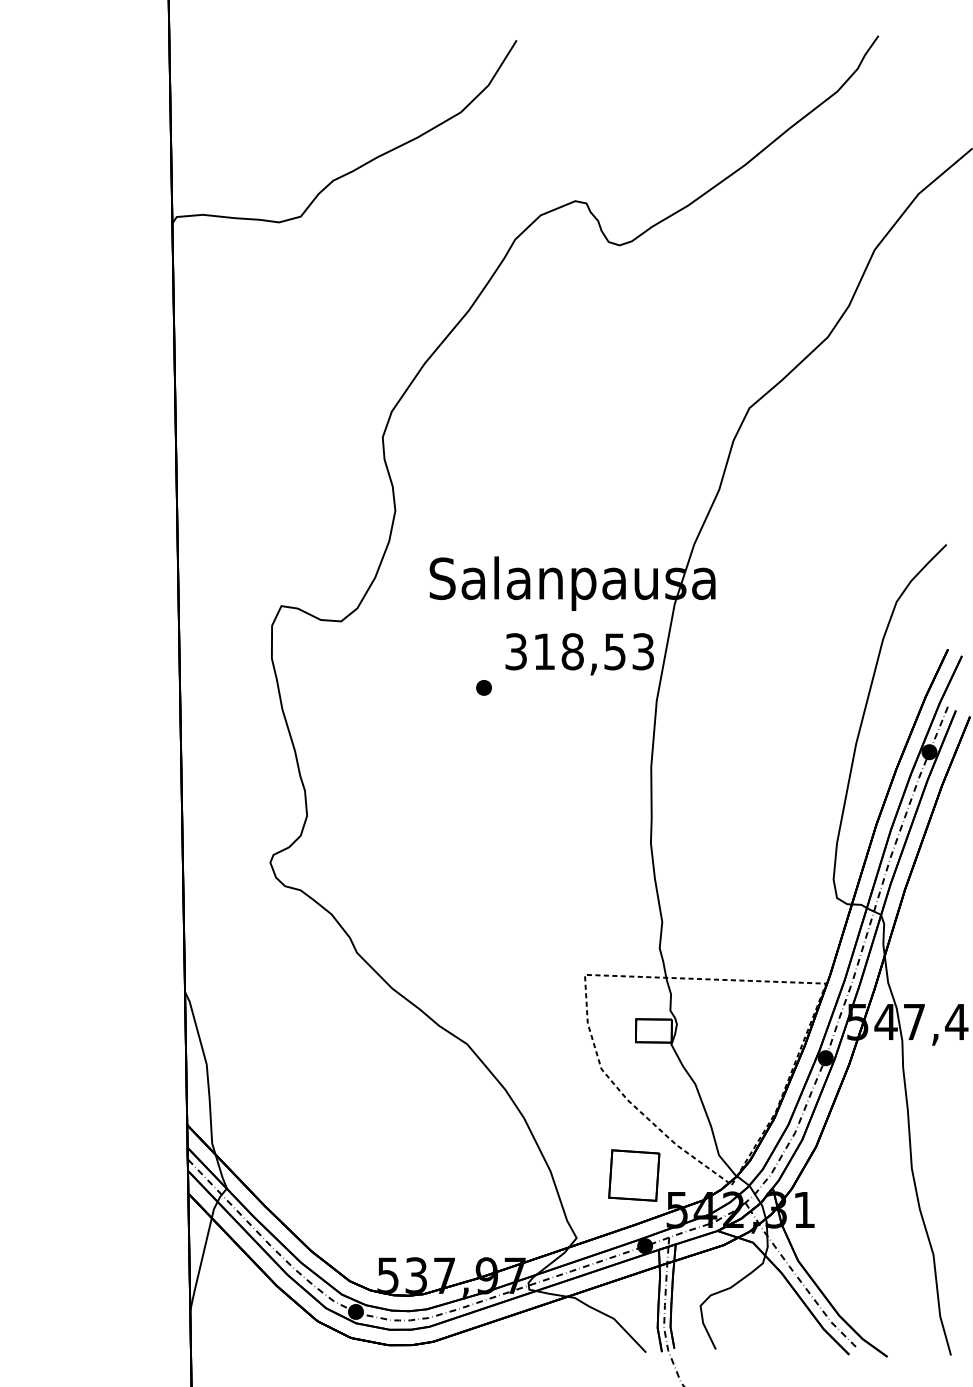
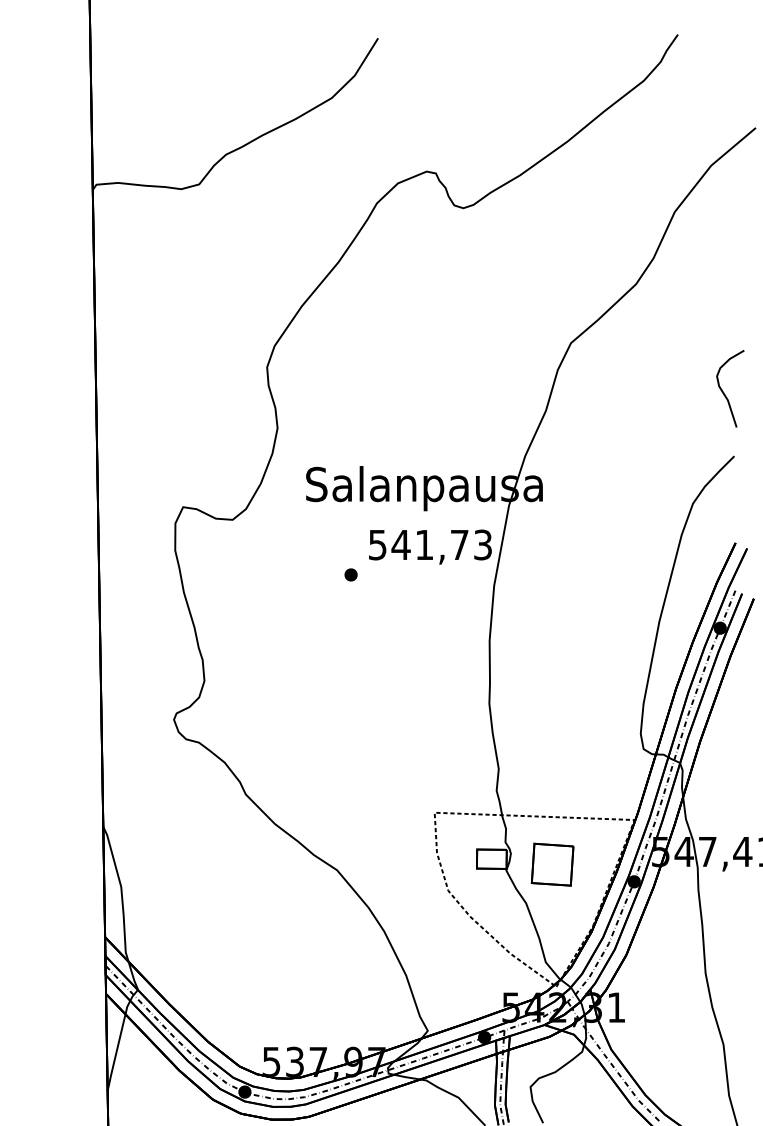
curve: (935, 469) -> (725, 393), added
text: (565, 651) -> (418, 544), 318,53 -> 541,73
part: (634, 1175) -> (552, 864), moved

